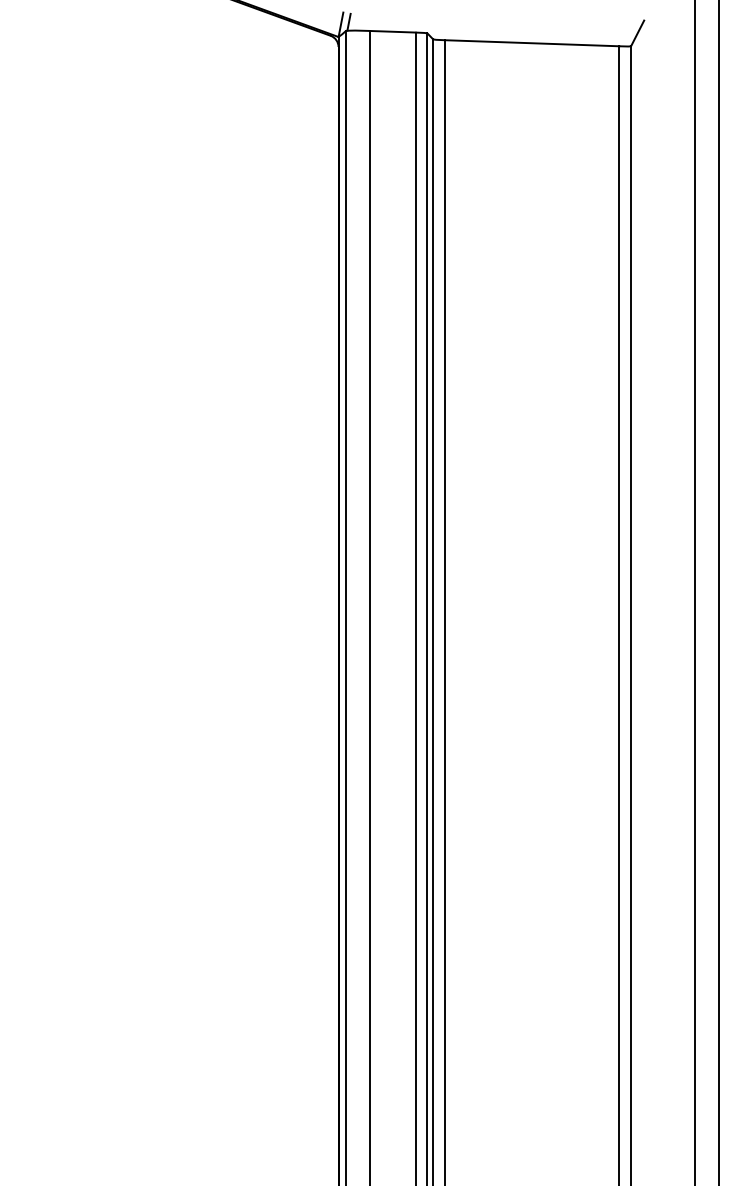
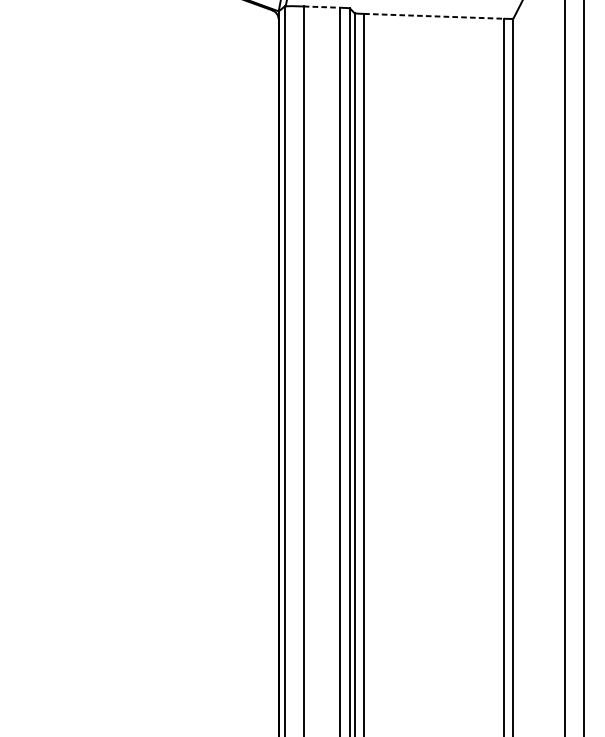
line: (392, 31) -> (321, 6), solid -> dashed
line: (532, 43) -> (434, 16), solid -> dashed

